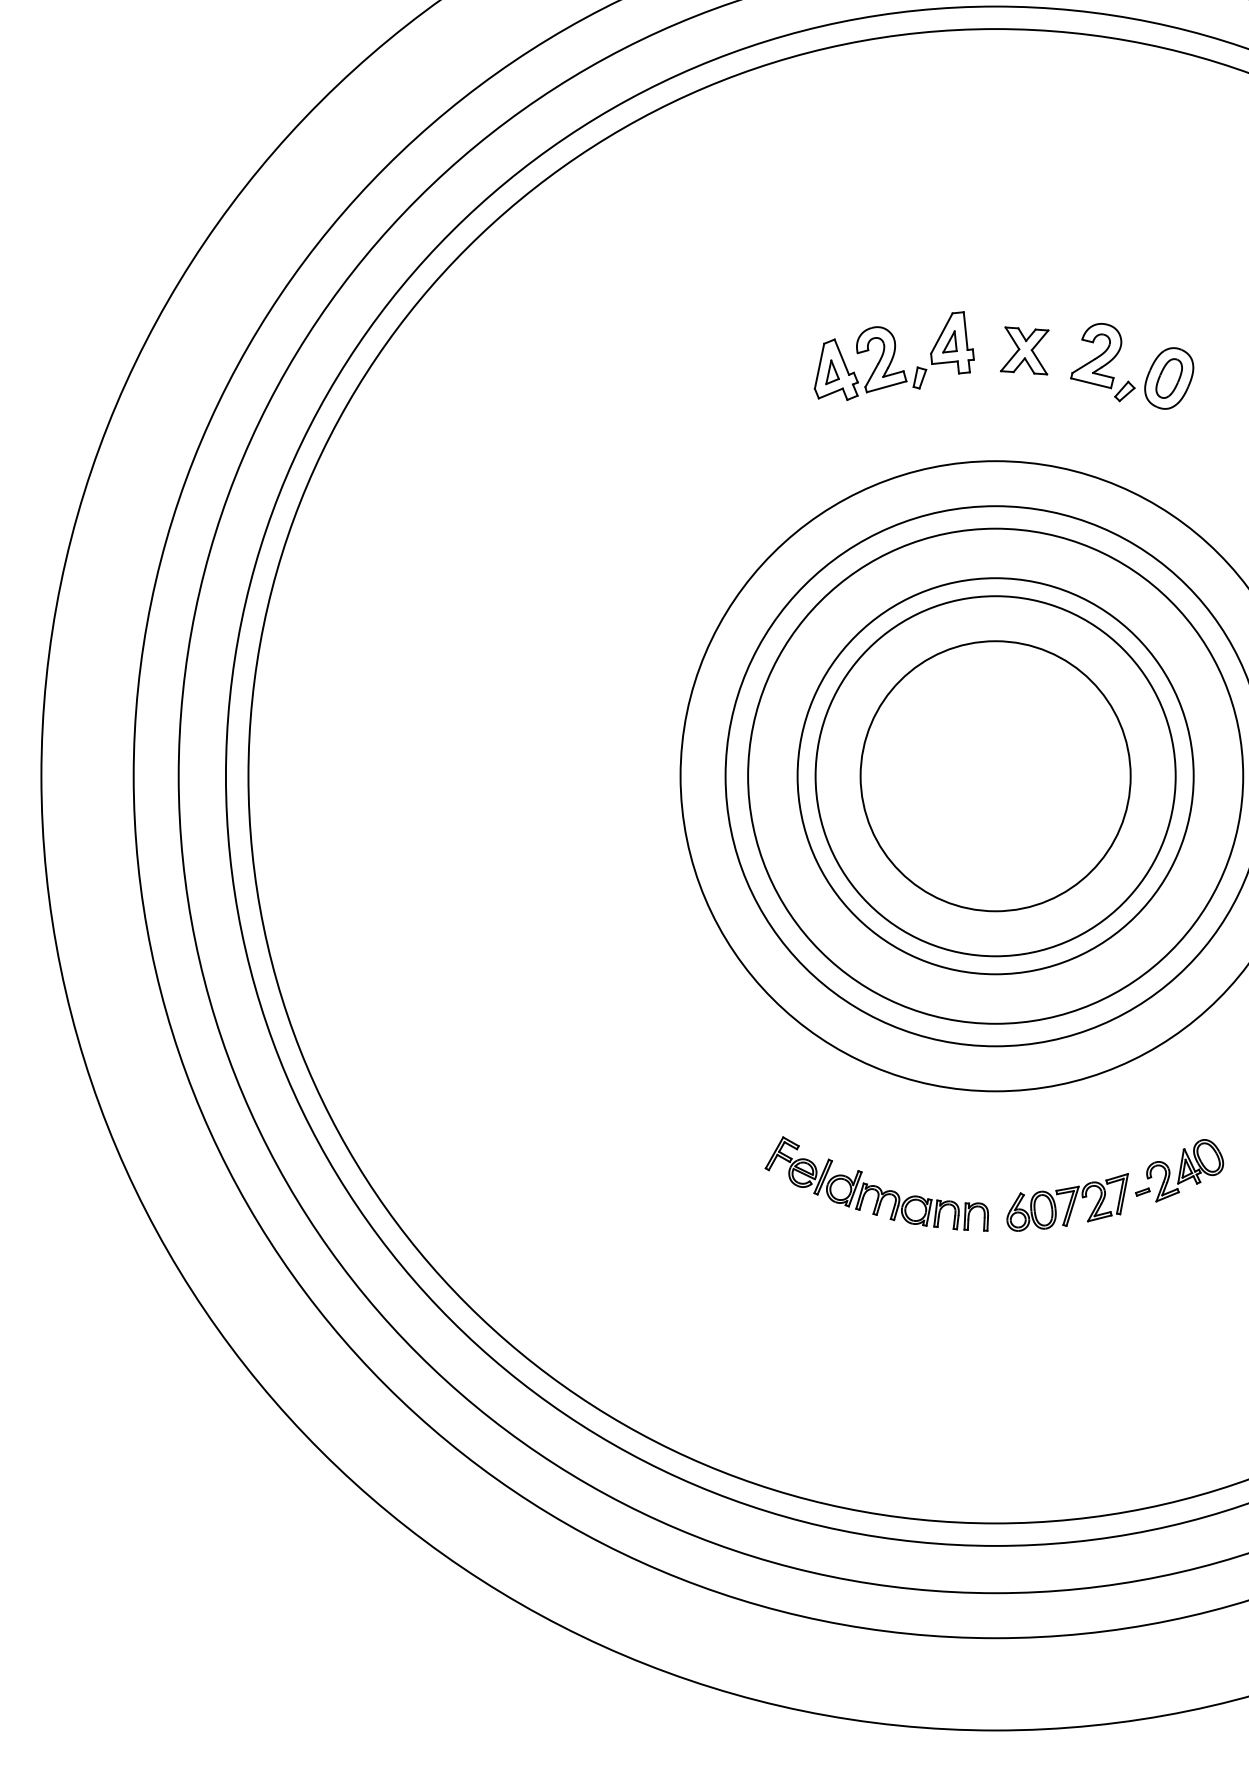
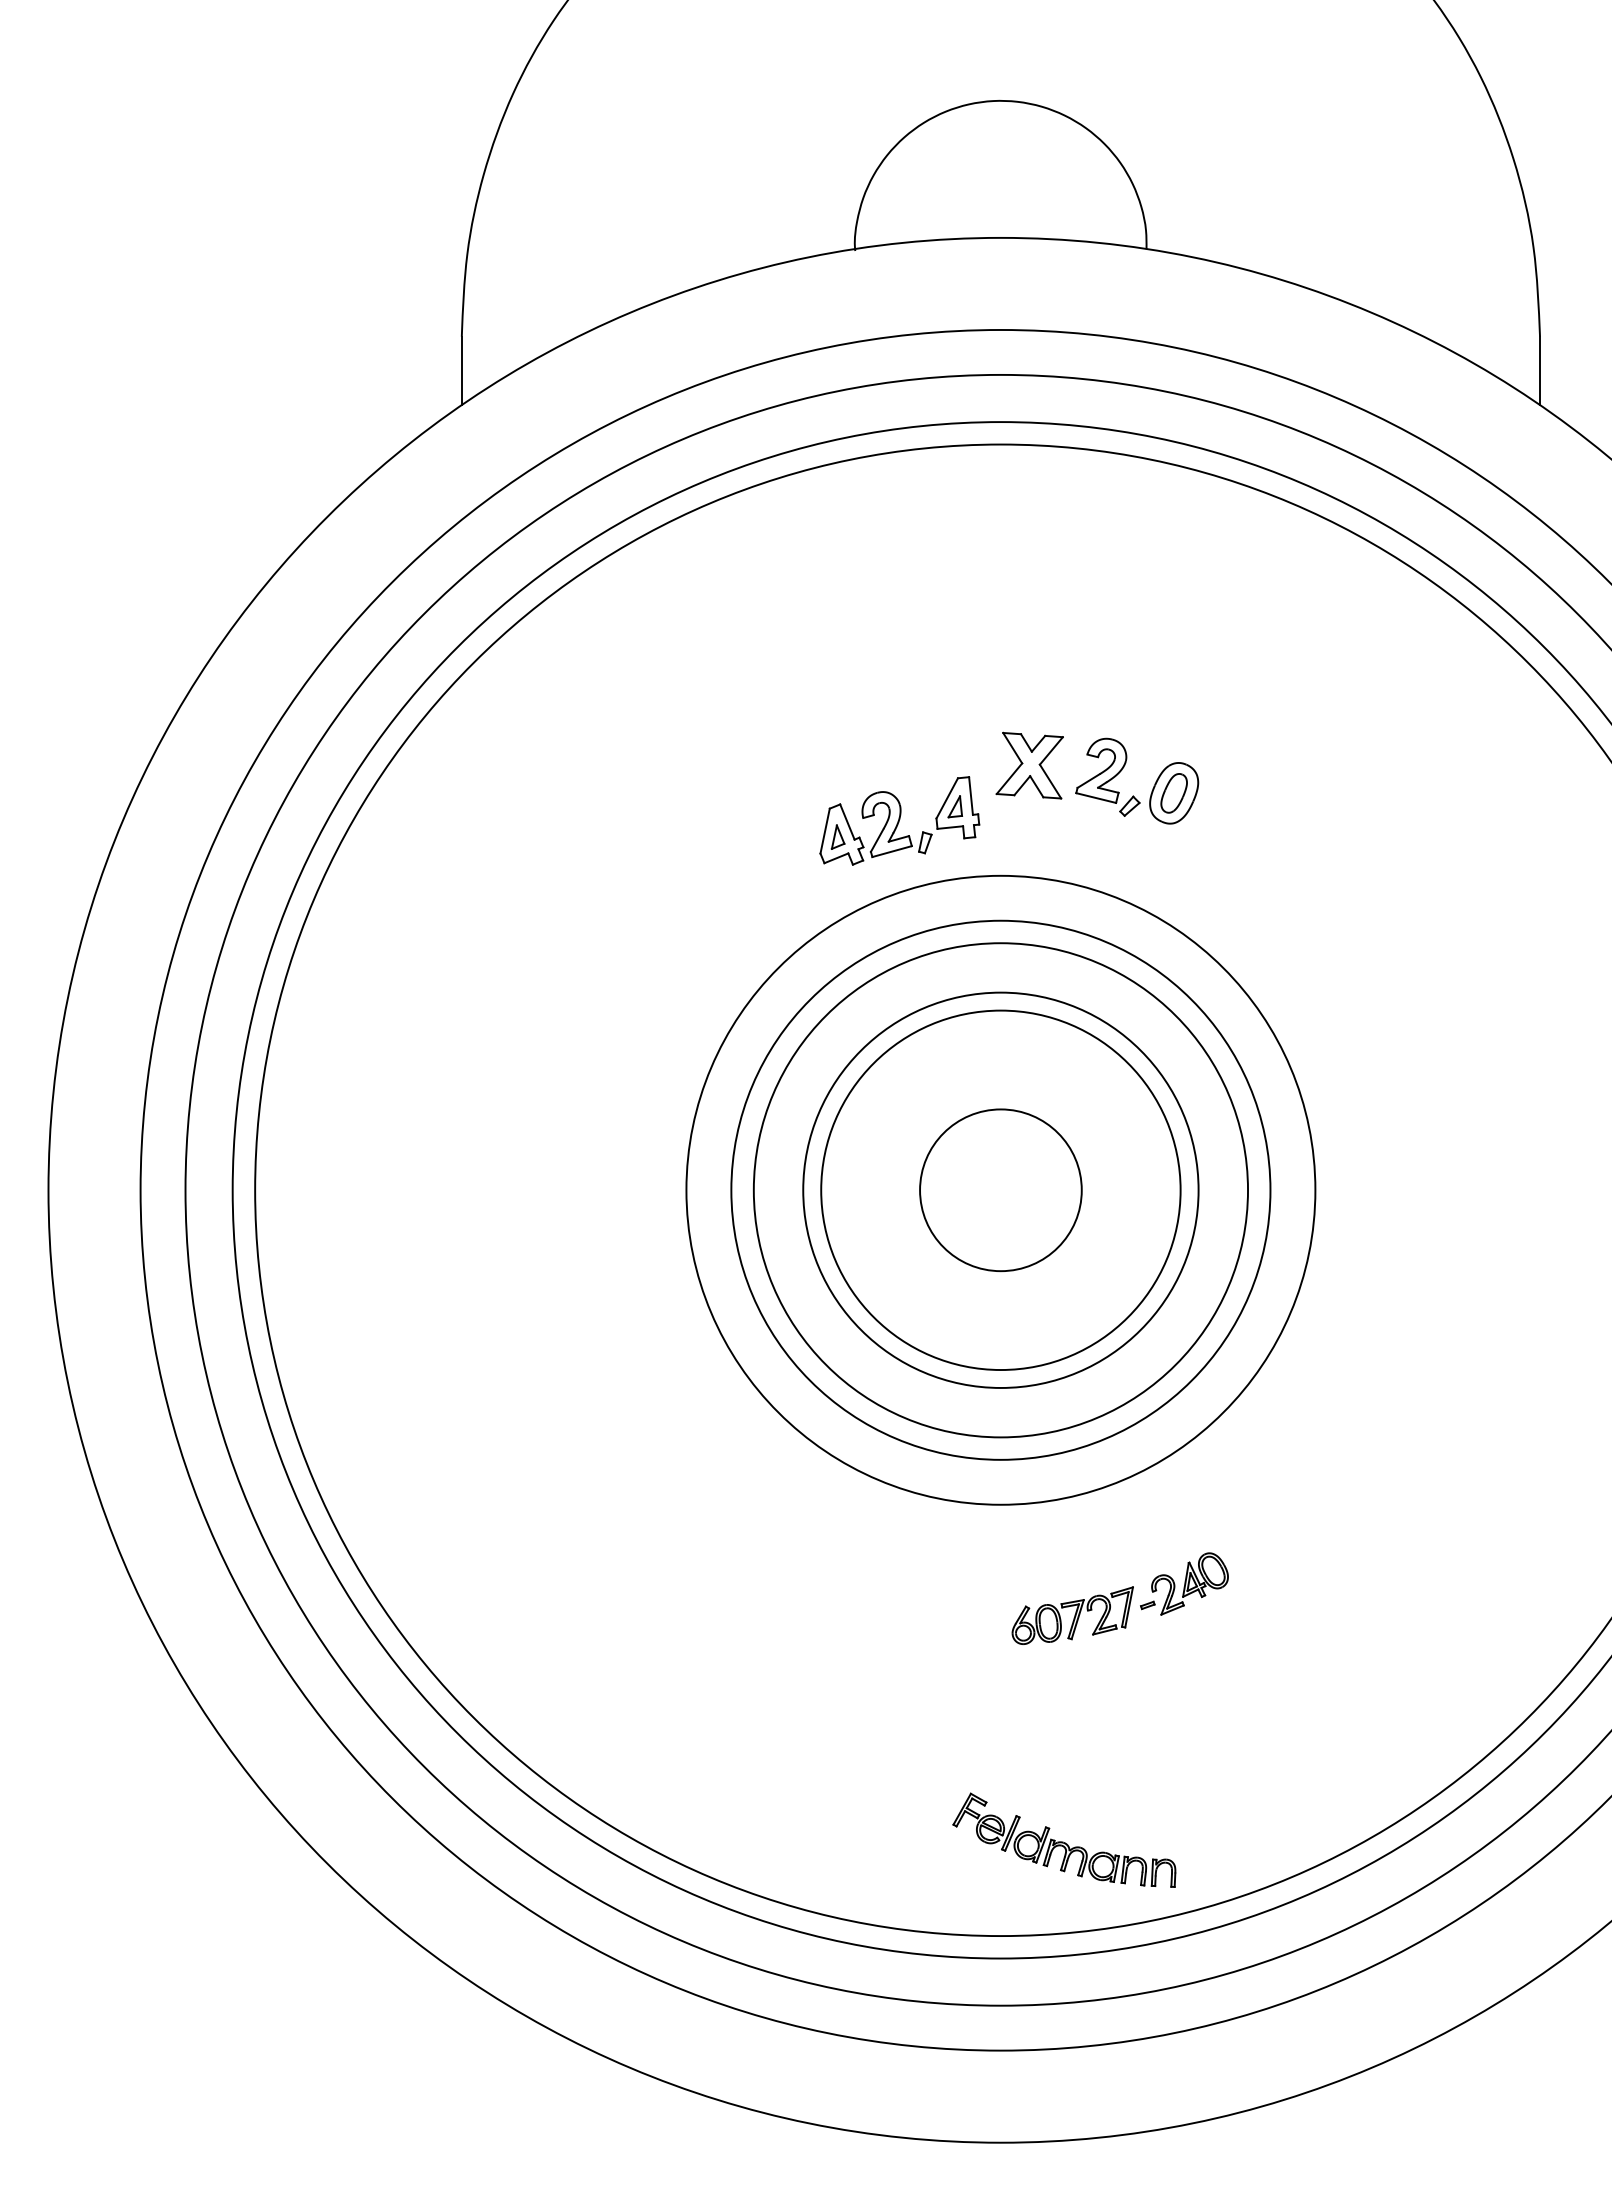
part: (1024, 350) -> (1029, 765), size x1.4
part: (894, 355) -> (899, 820), moved
circle: (995, 776) -> (1000, 1190), size x0.6
part: (877, 1183) -> (1064, 1839), moved

